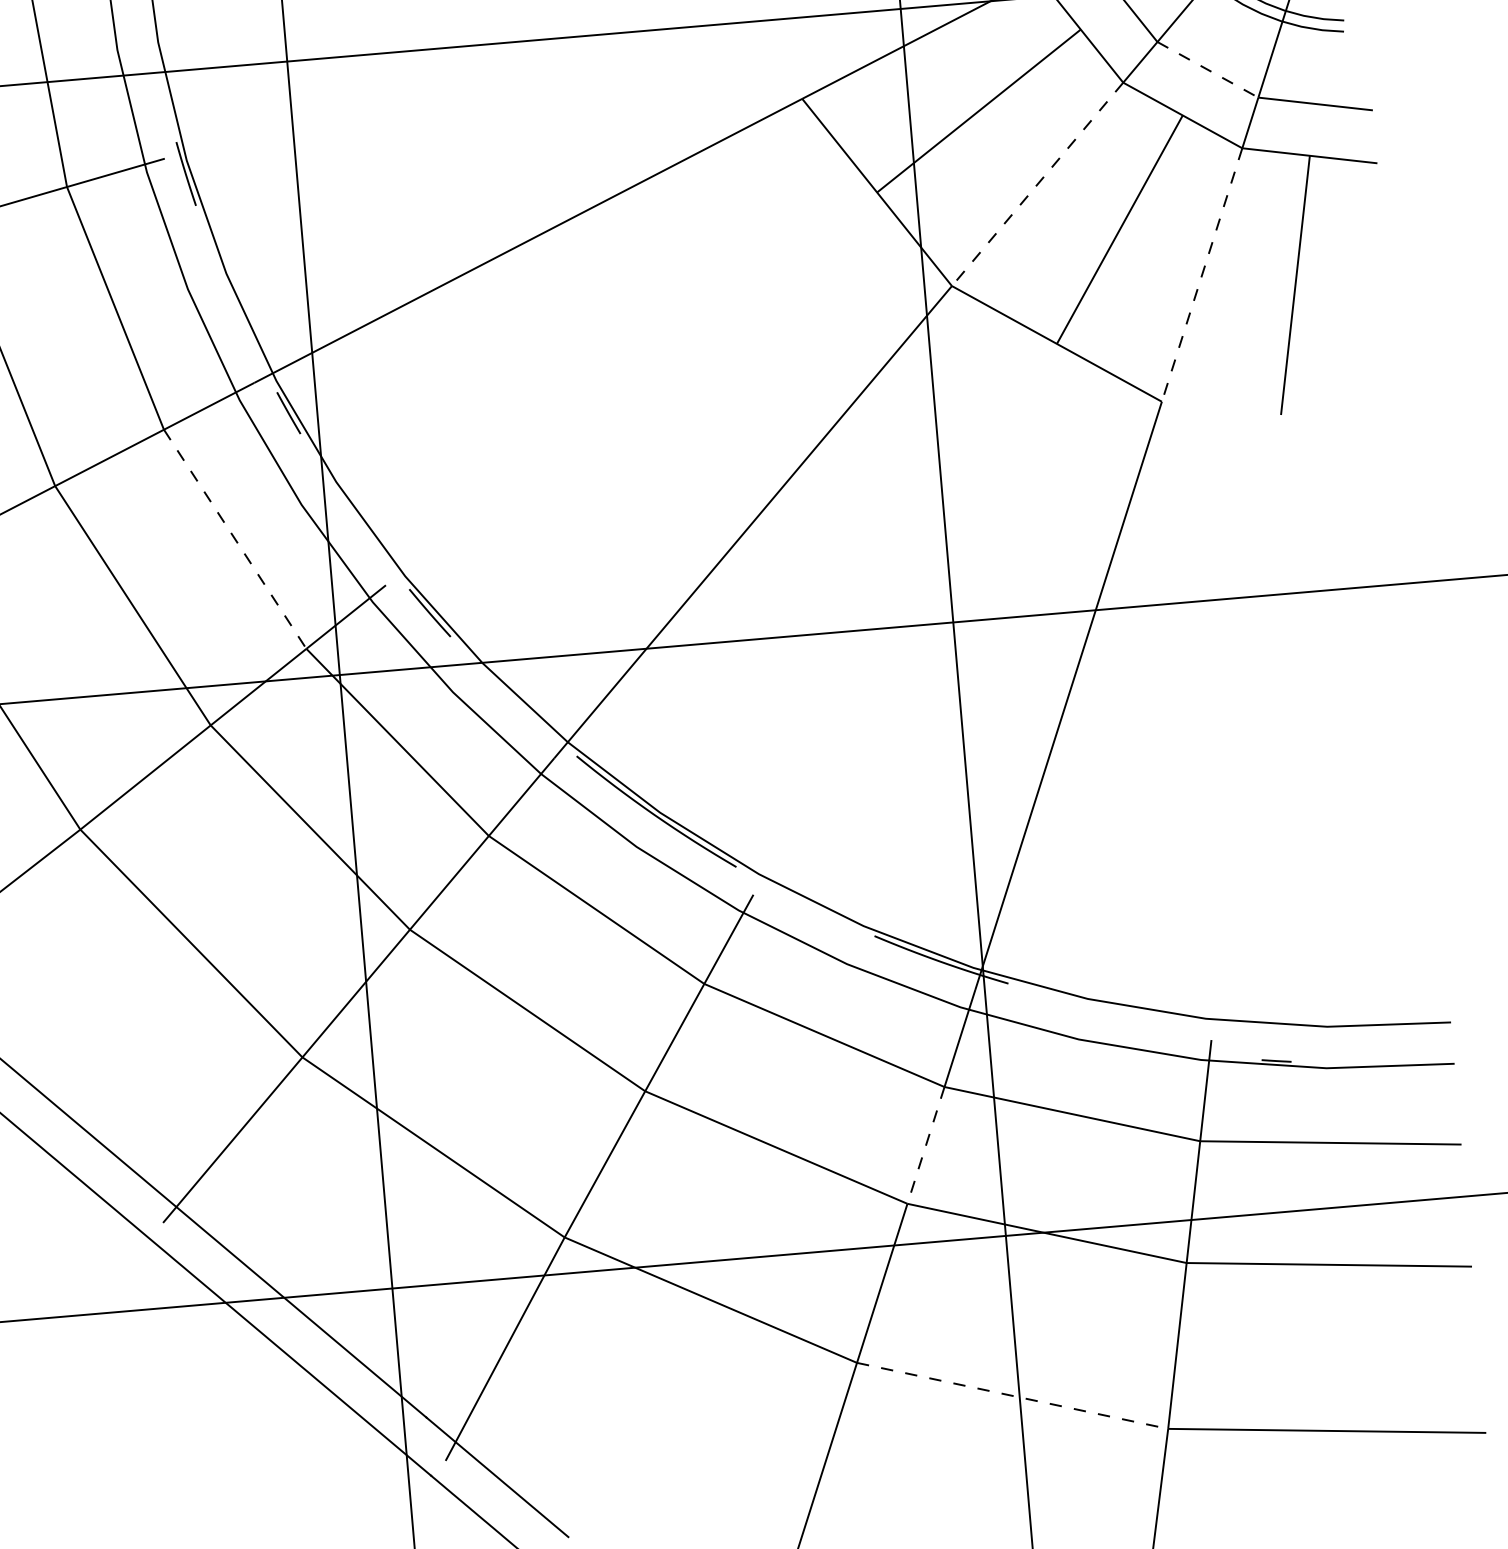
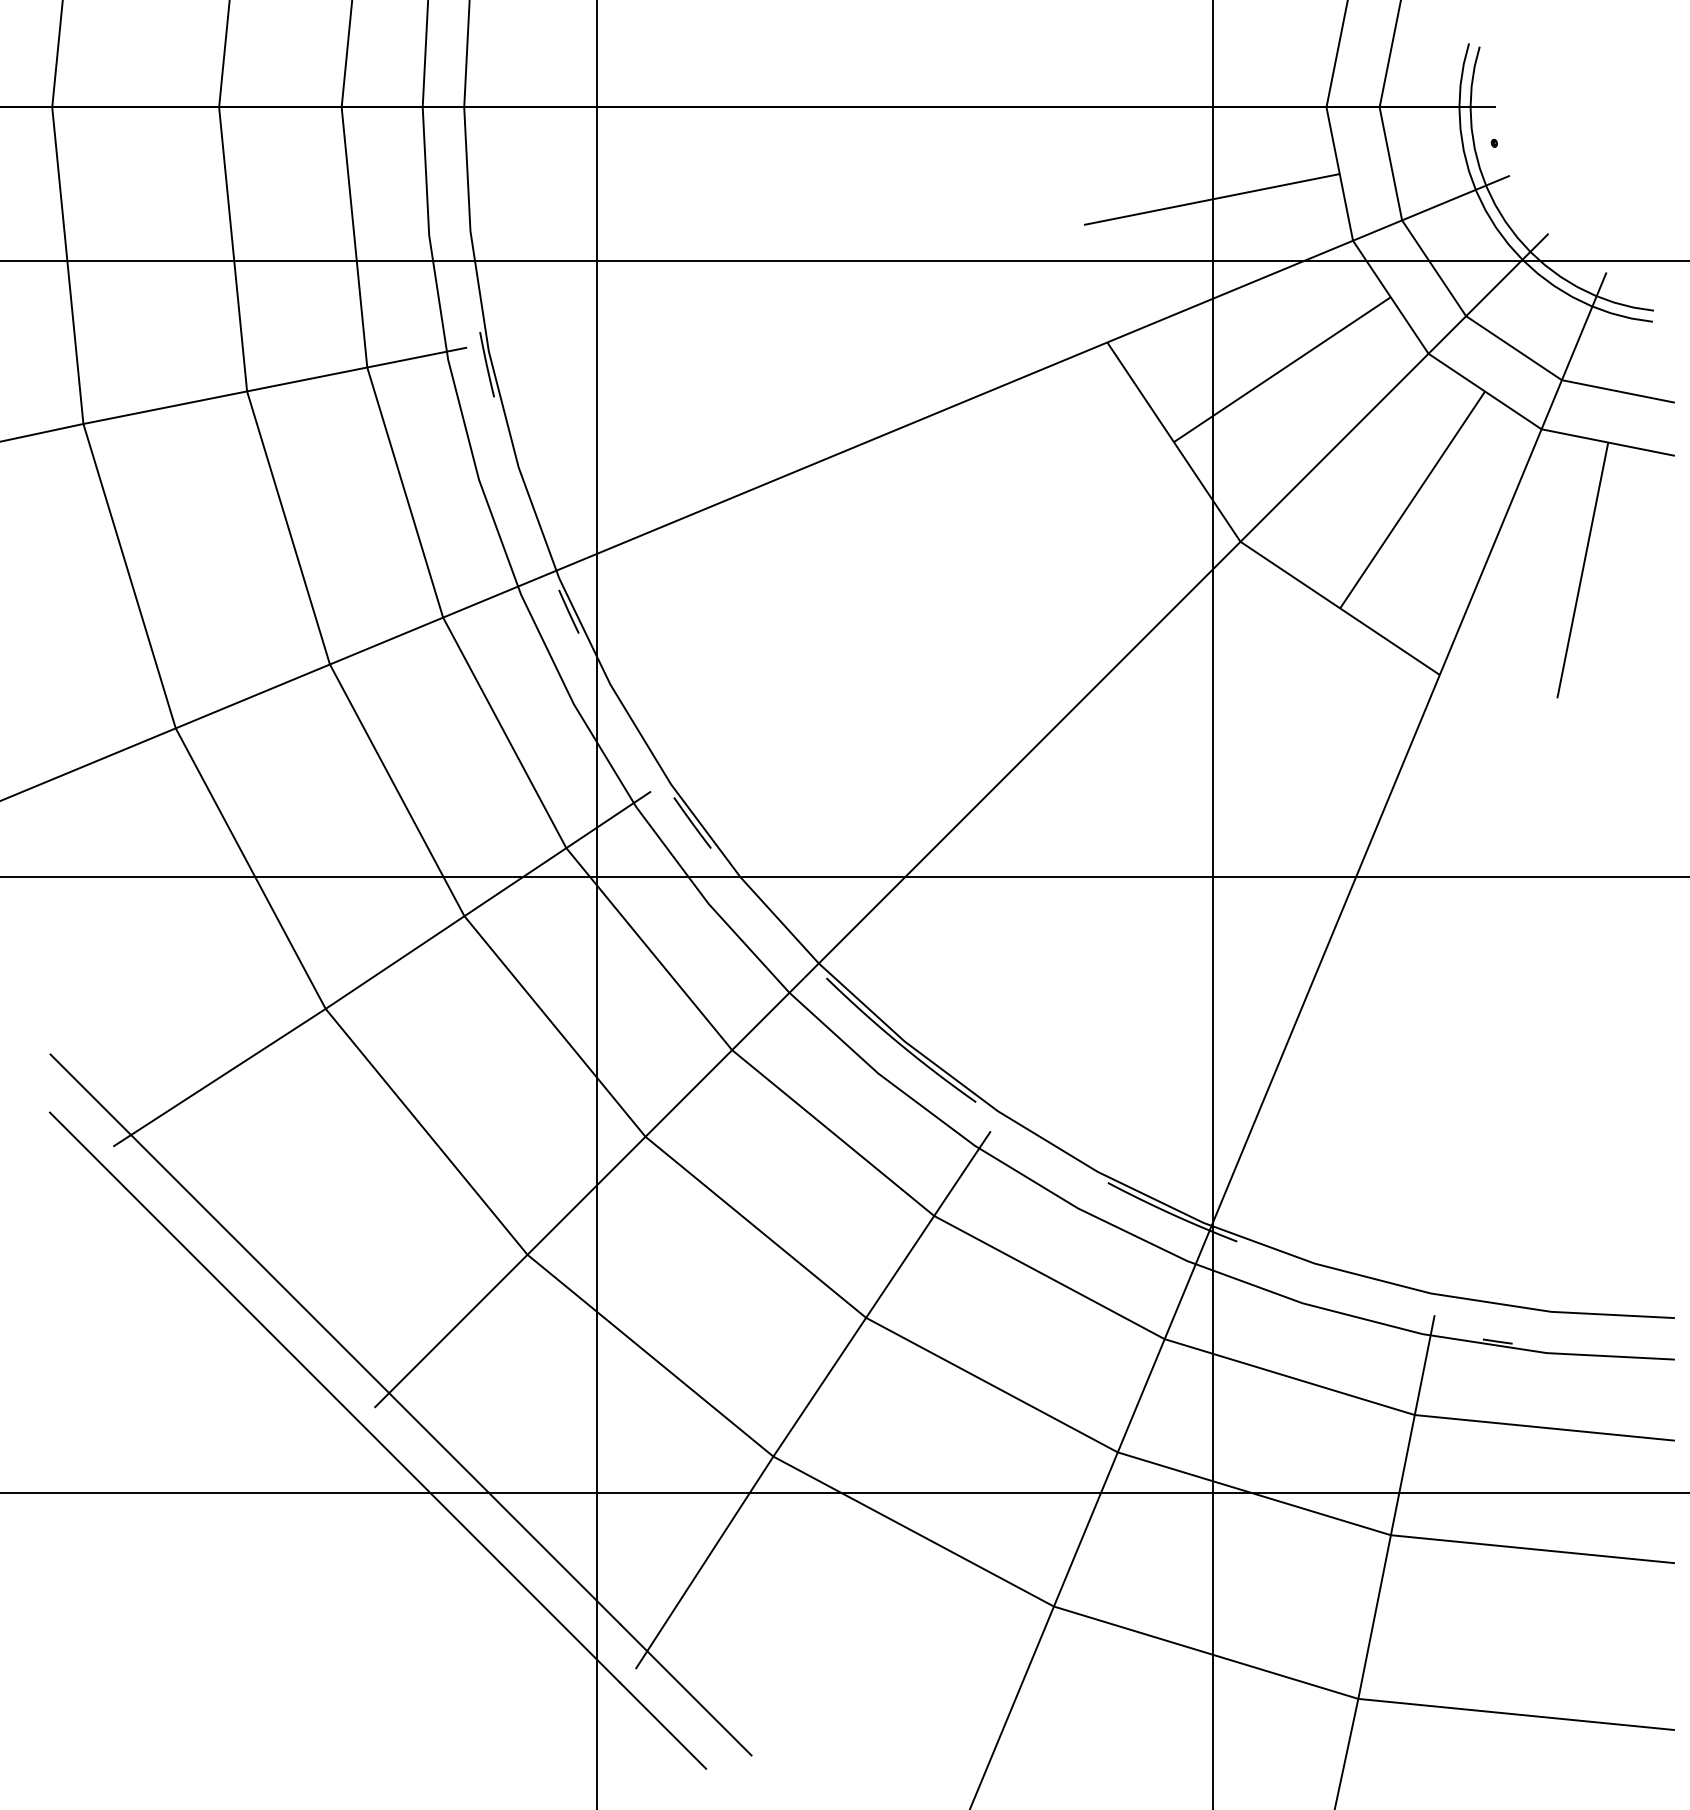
line: (1208, 70) -> (1514, 348), dashed -> solid
line: (1037, 184) -> (1334, 447), dashed -> solid
line: (1201, 275) -> (1490, 552), dashed -> solid
line: (234, 538) -> (504, 732), dashed -> solid
line: (926, 1146) -> (1141, 1396), dashed -> solid
line: (1012, 1395) -> (1206, 1652), dashed -> solid

